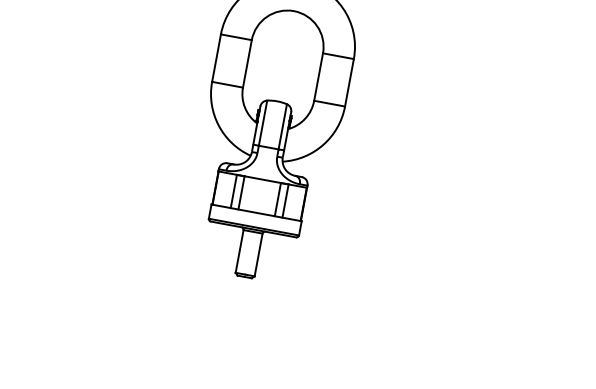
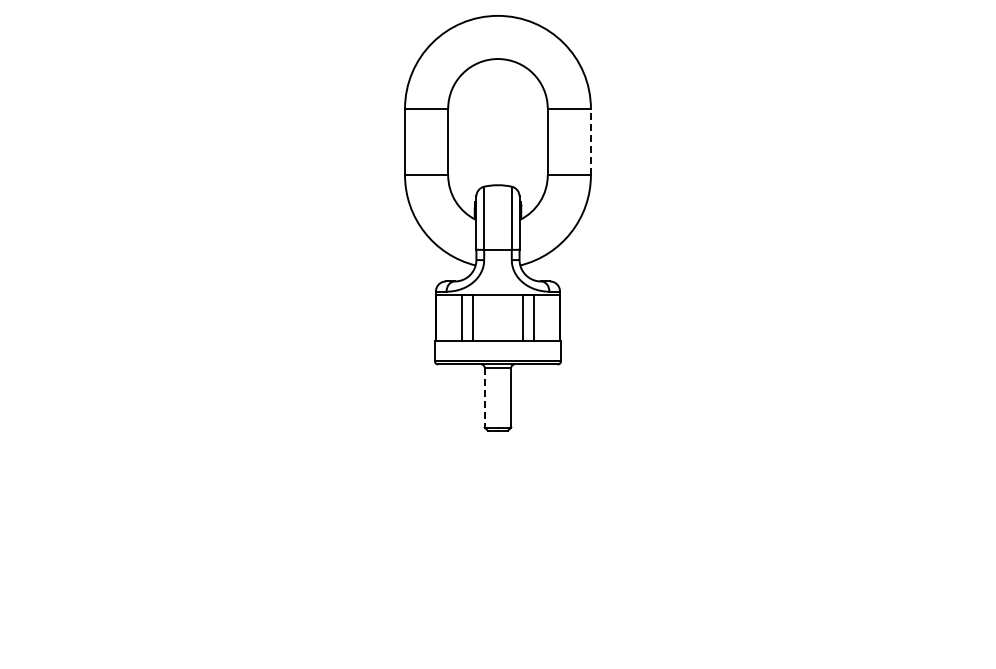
line: (349, 82) -> (590, 141), solid -> dashed
line: (239, 251) -> (484, 397), solid -> dashed

